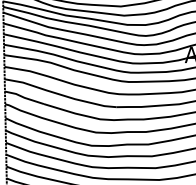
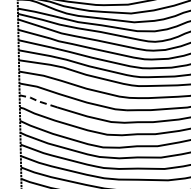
line: (24, 98) -> (38, 101), solid -> dashed

